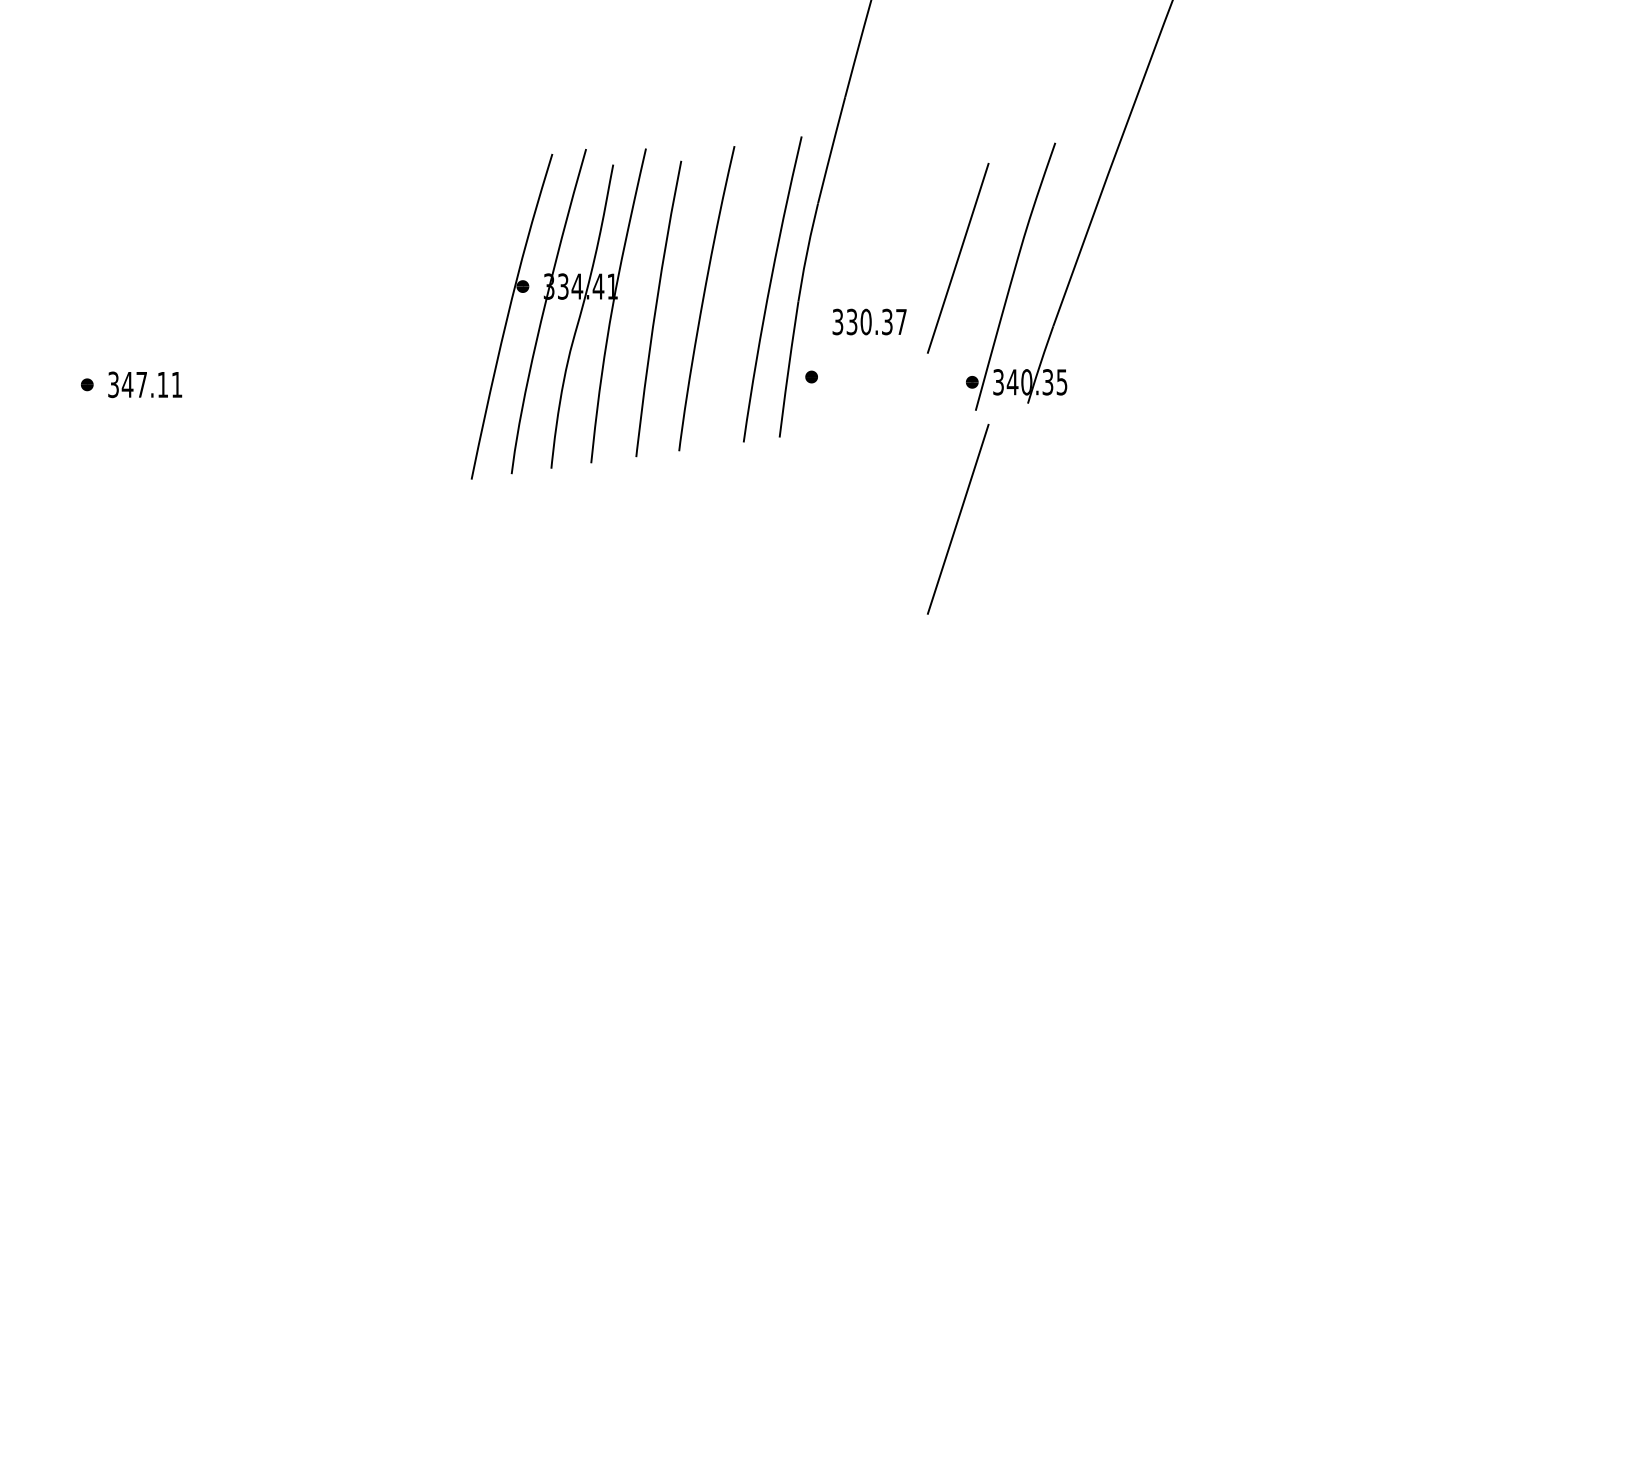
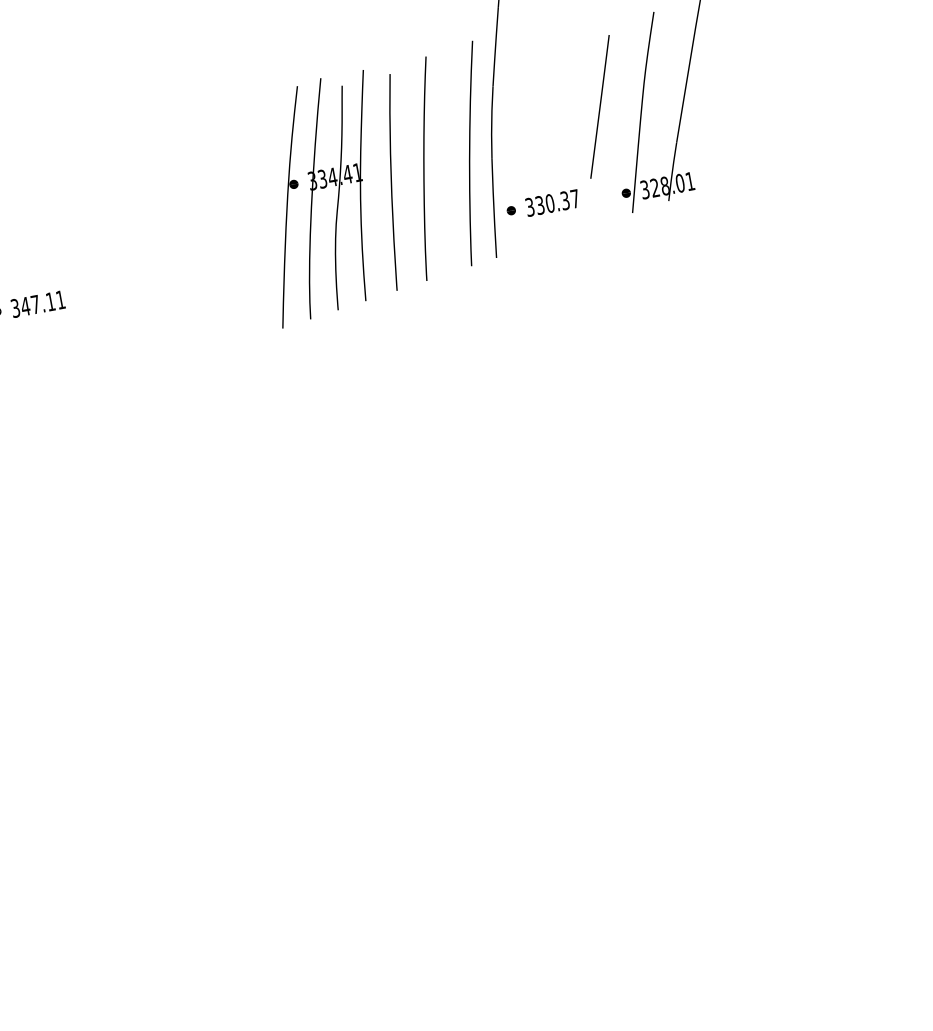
text: (869, 321) -> (552, 202), moved
text: (1036, 382) -> (672, 184), 340.35 -> 328.01
line: (958, 518) -> (634, 292), removed

